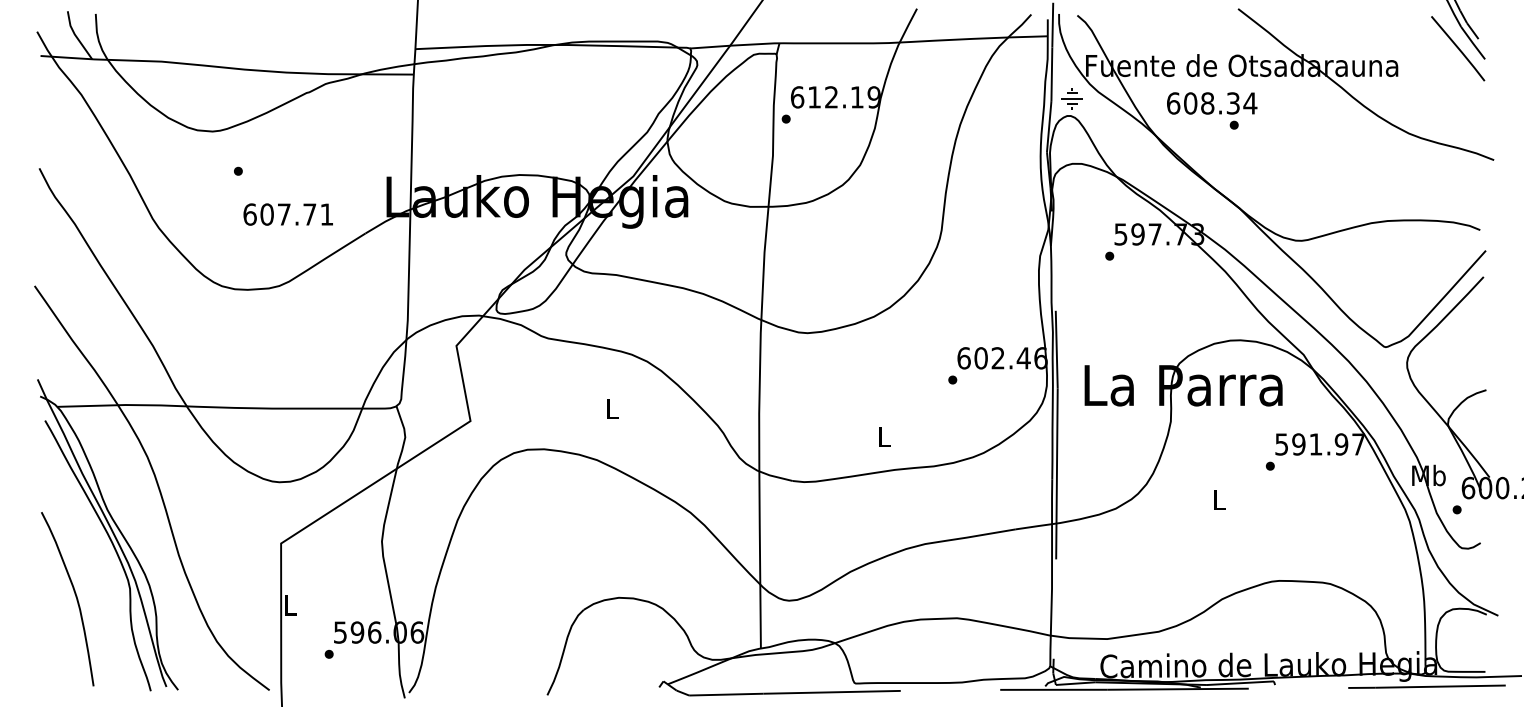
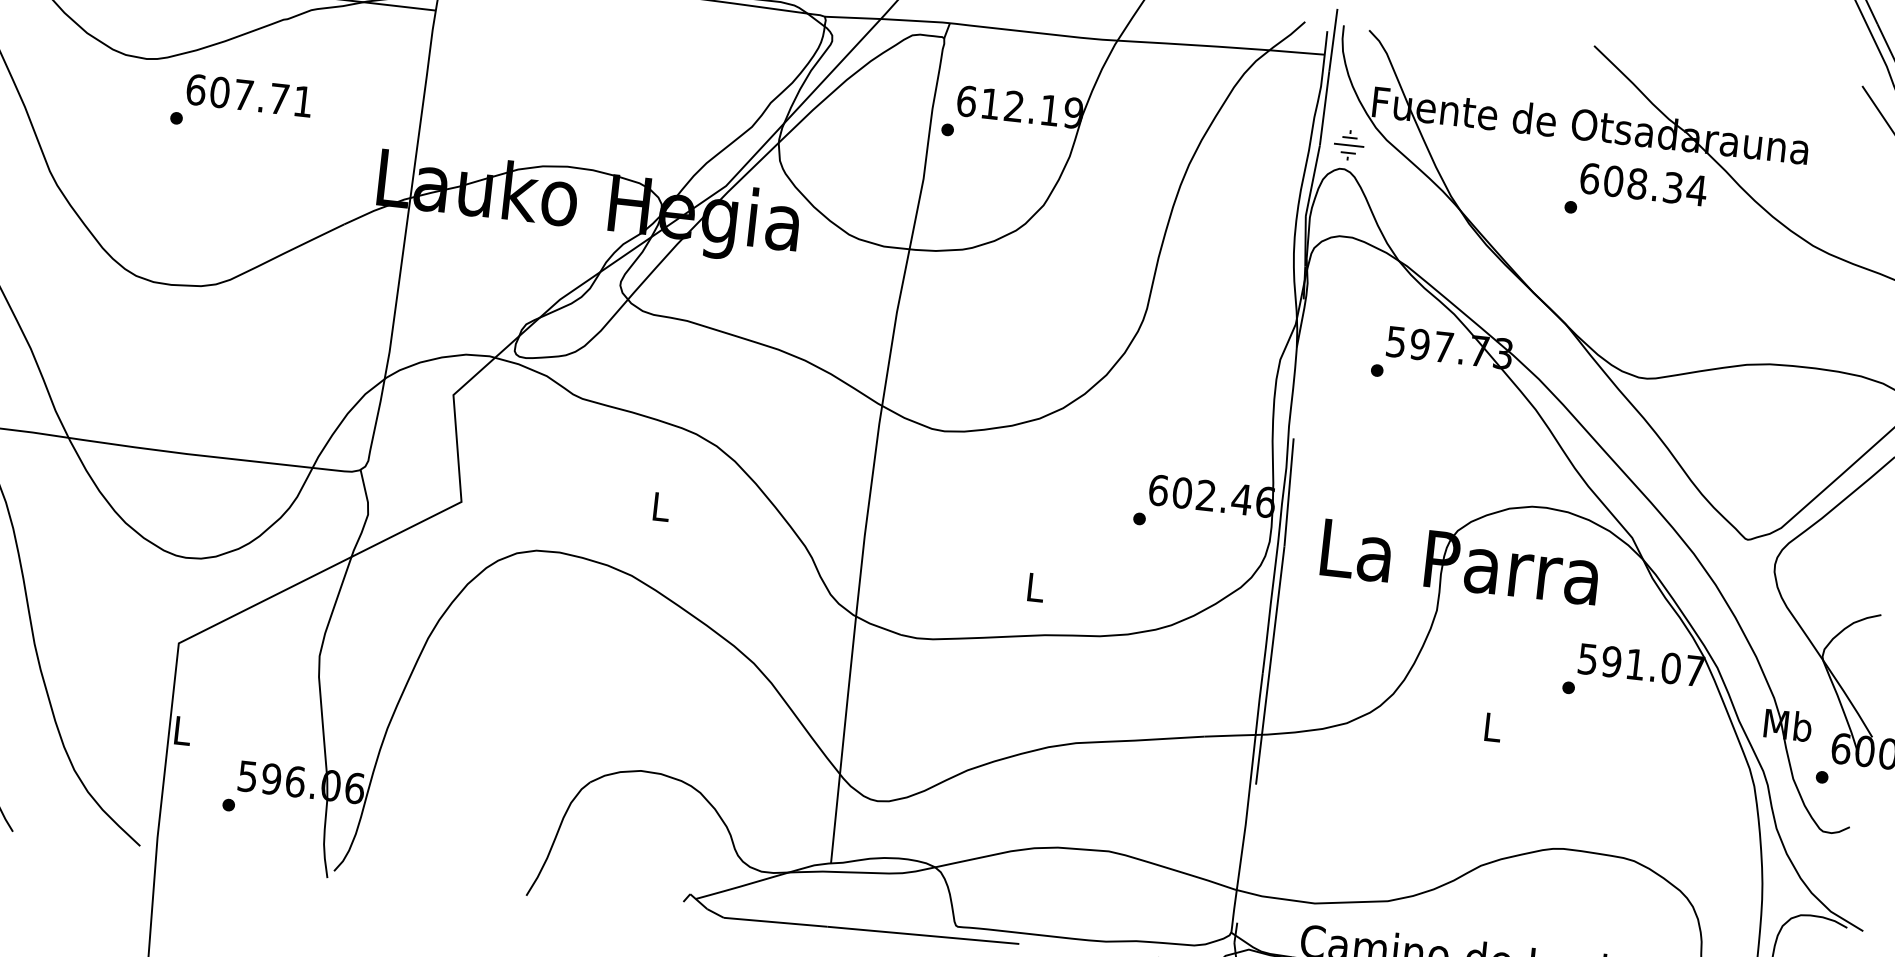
text: (1212, 103) -> (1644, 184), moved
text: (287, 214) -> (248, 95), moved
text: (1341, 444) -> (1671, 668), 591.97 -> 591.07

